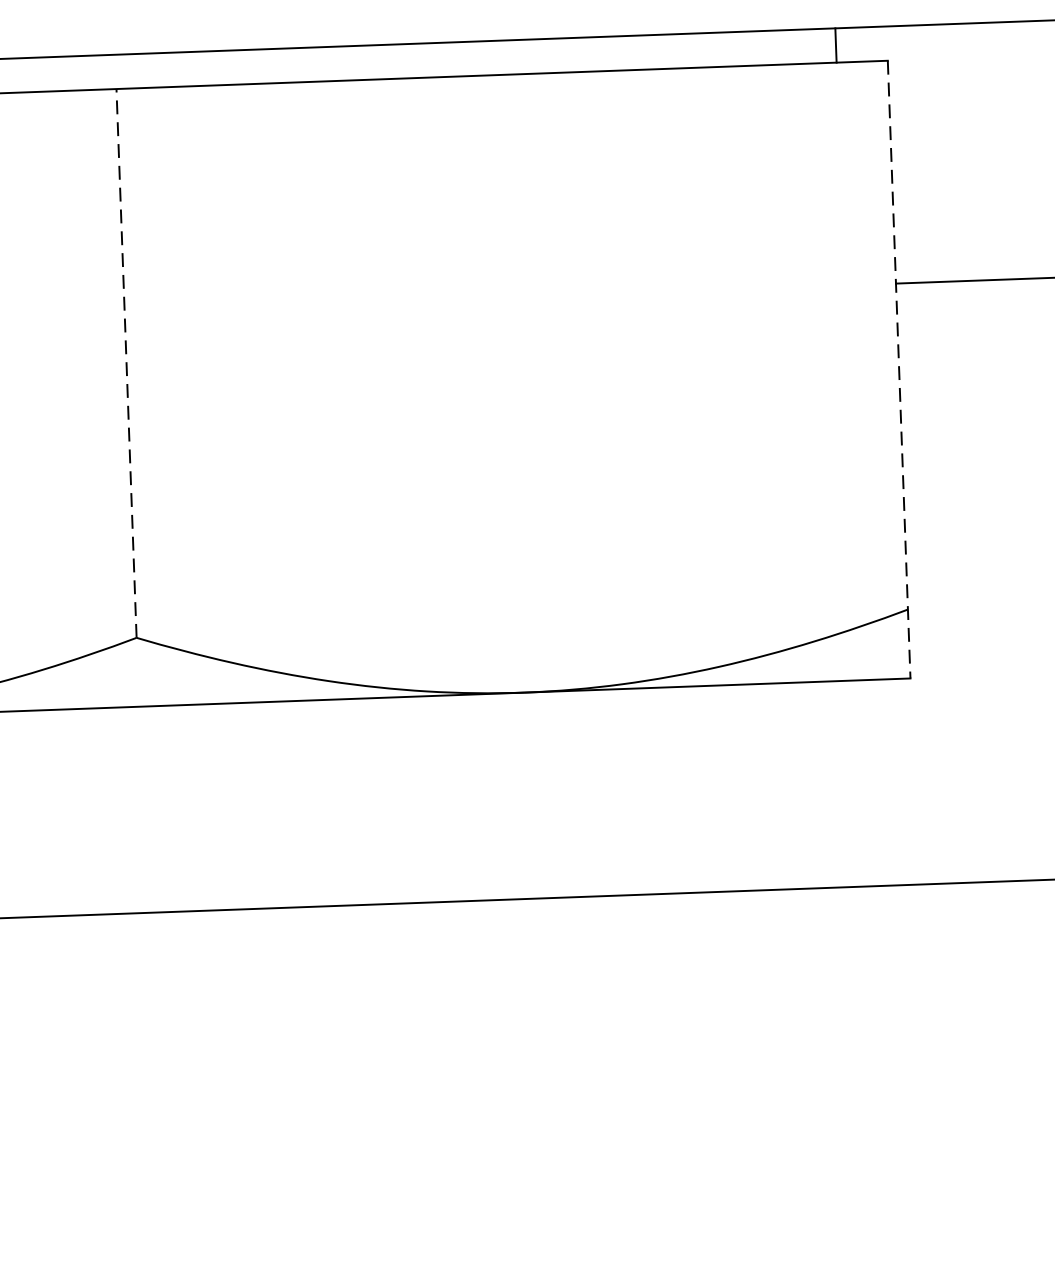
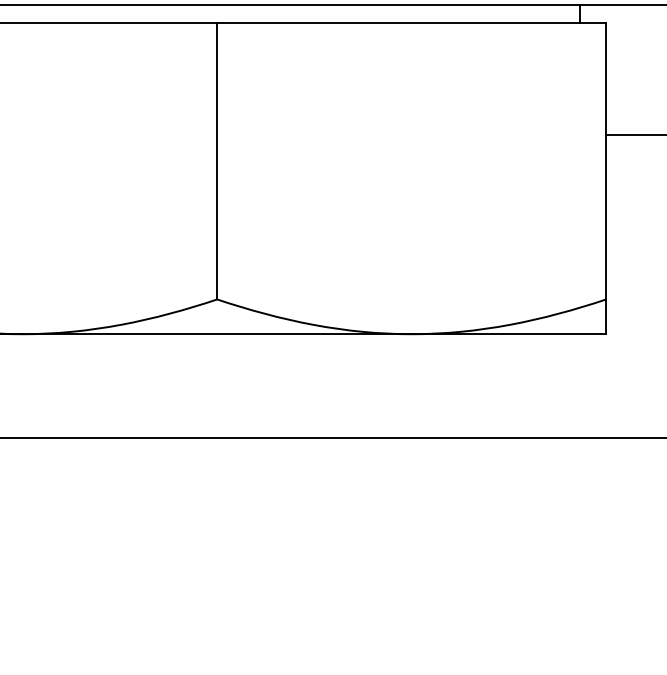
line: (127, 362) -> (217, 160), dashed -> solid
line: (899, 369) -> (606, 178), dashed -> solid

